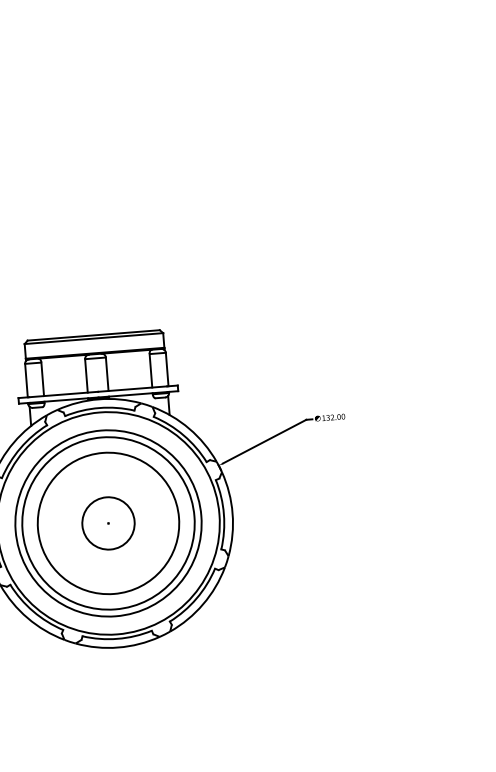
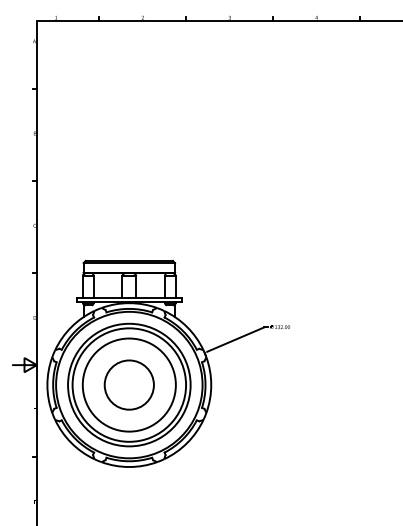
circle: (107, 522) -> (128, 384), size x1.43

